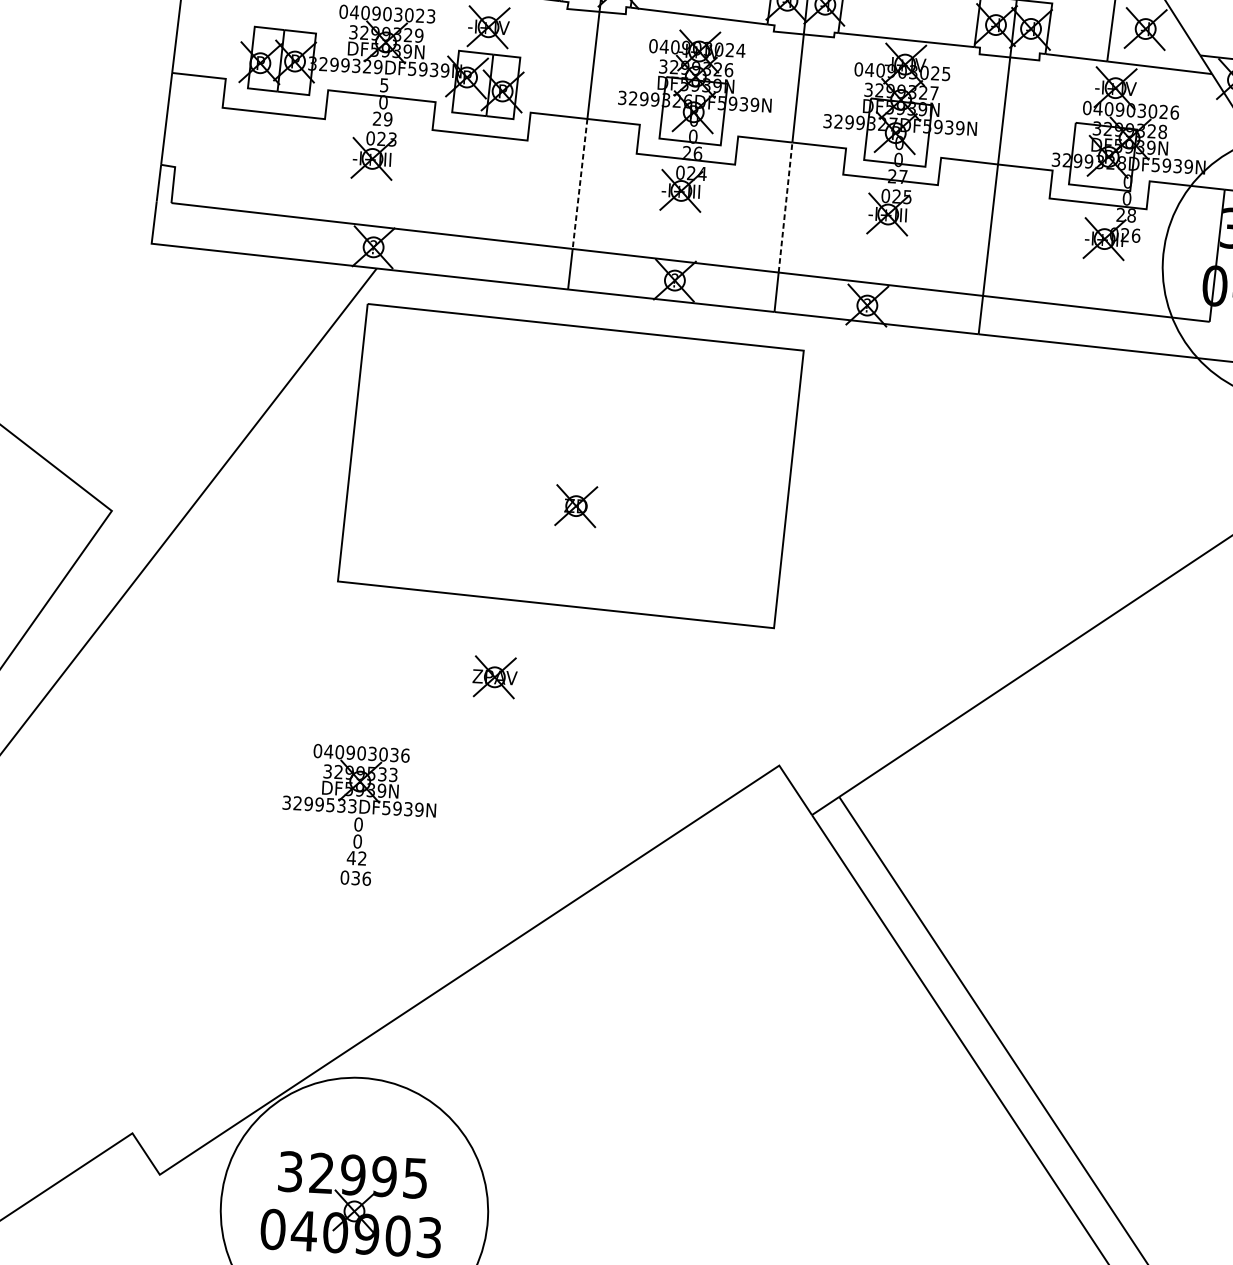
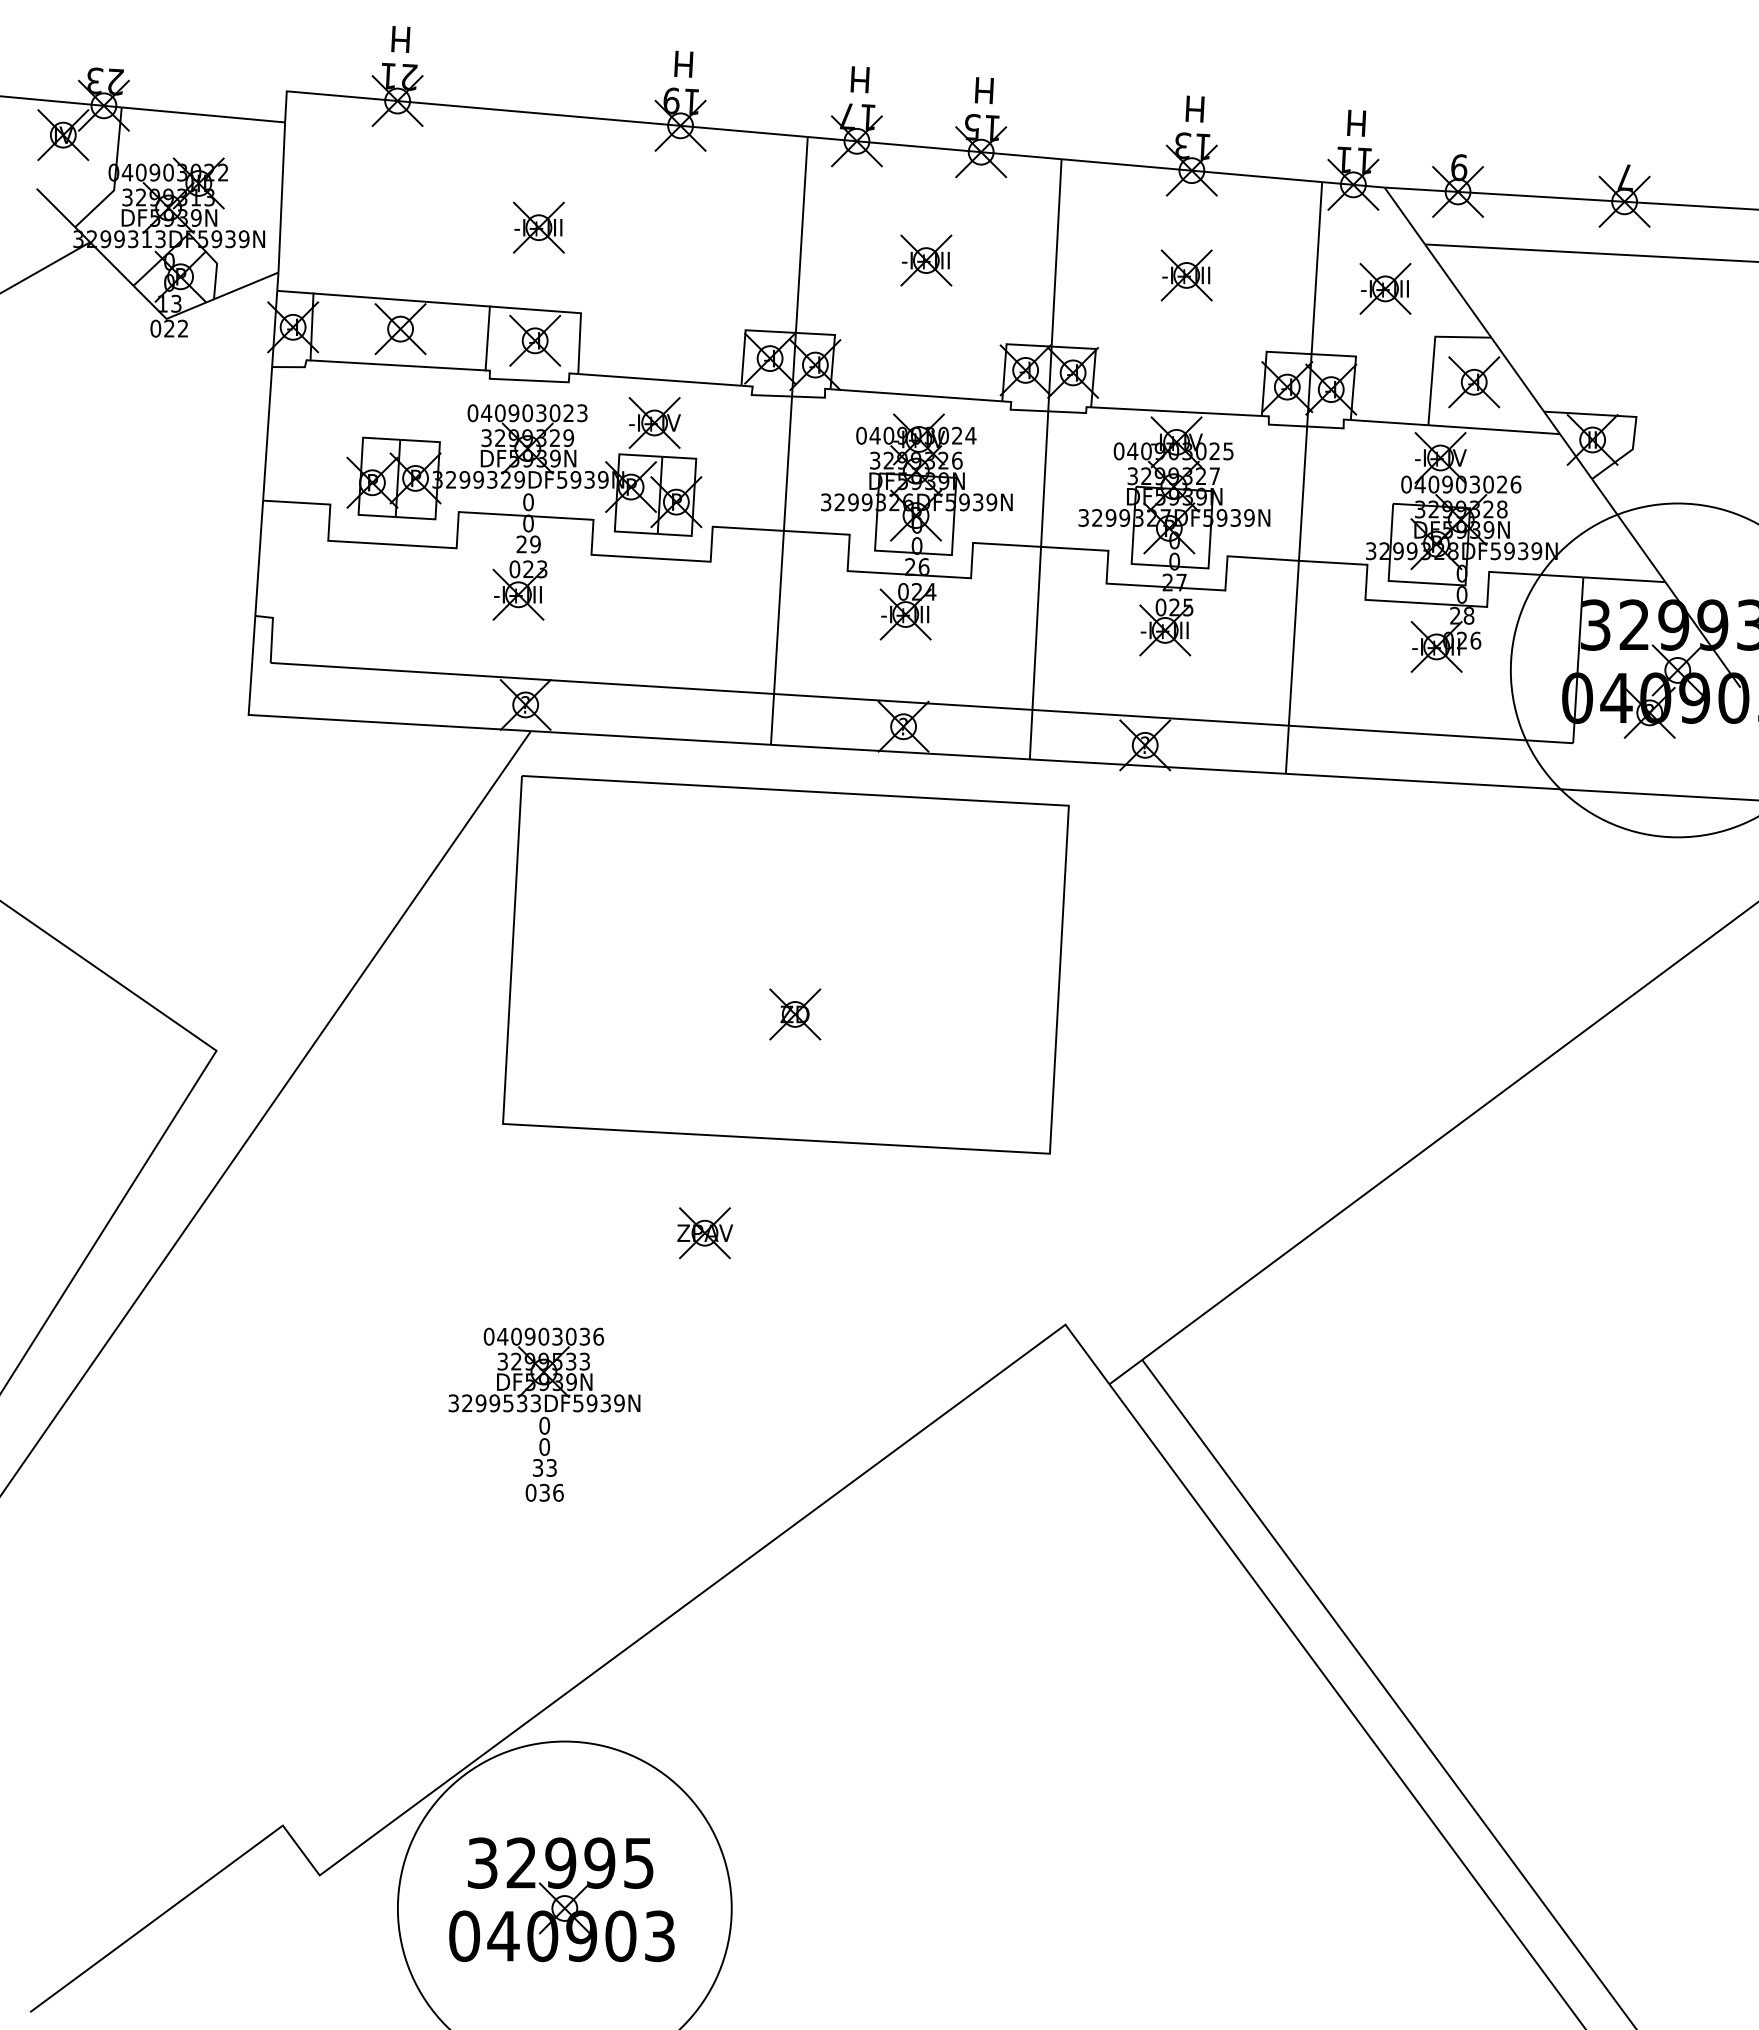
text: (384, 85) -> (528, 502), 5 -> 0
line: (579, 184) -> (778, 612), dashed -> solid
line: (785, 207) -> (1036, 628), dashed -> solid
text: (356, 857) -> (544, 1467), 42 -> 33

